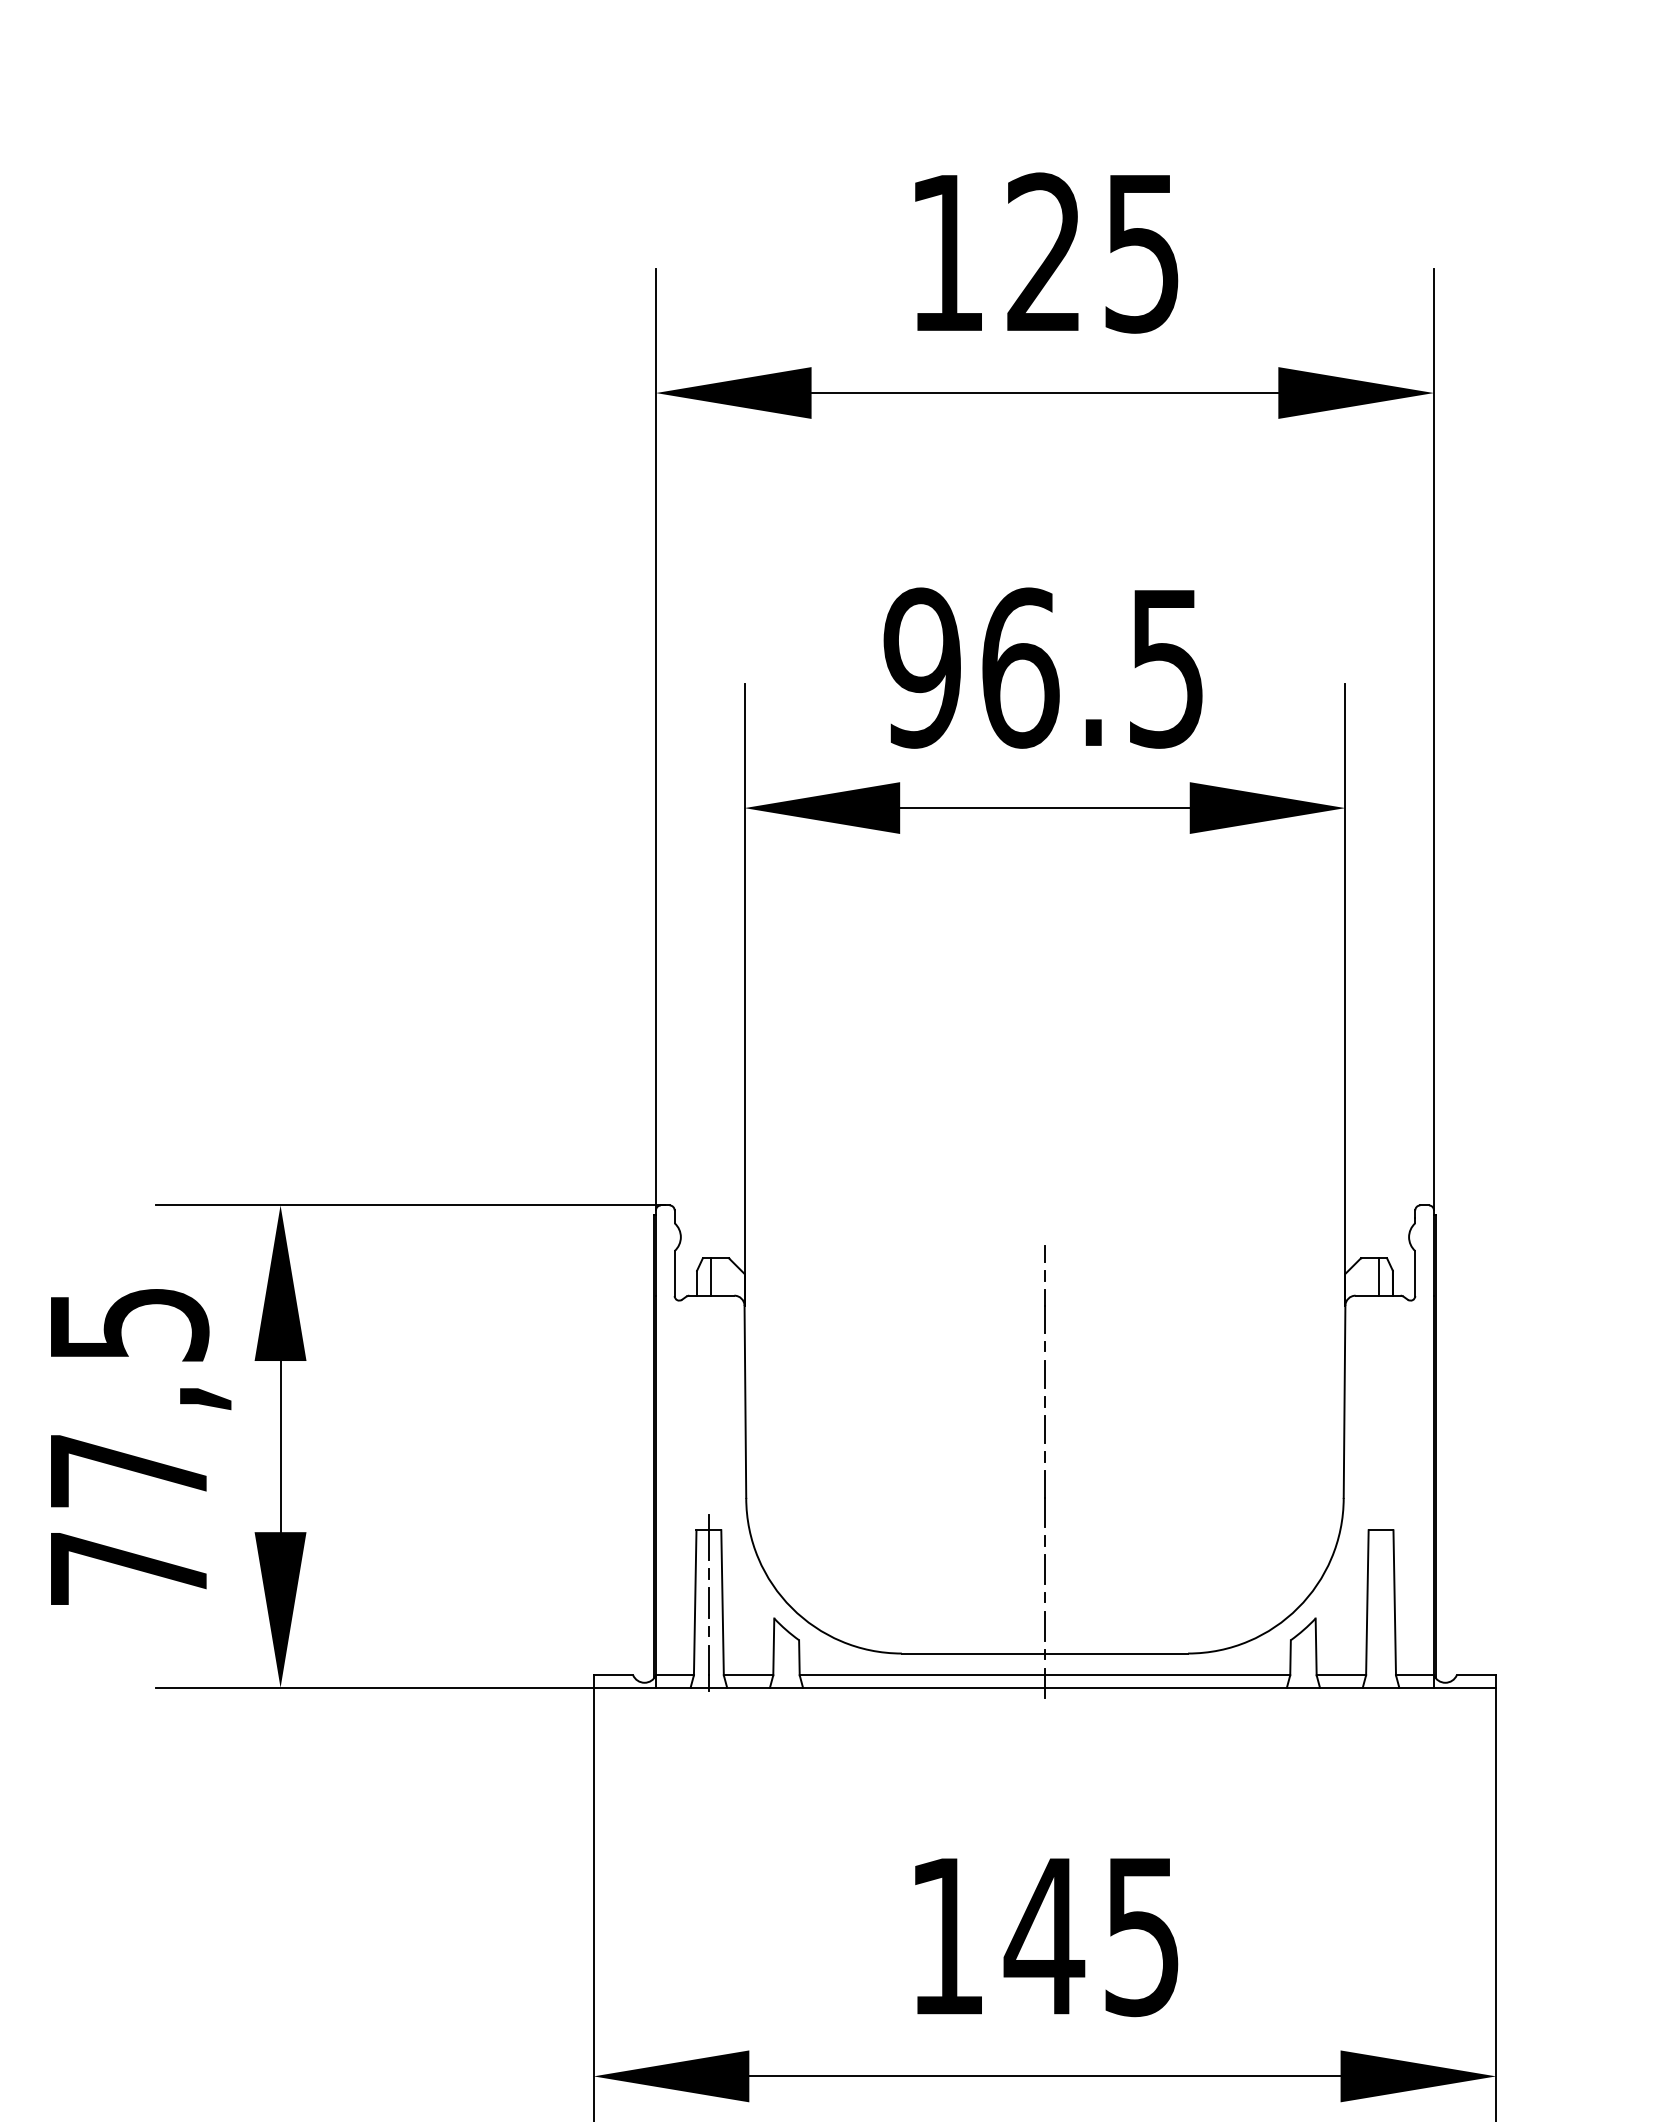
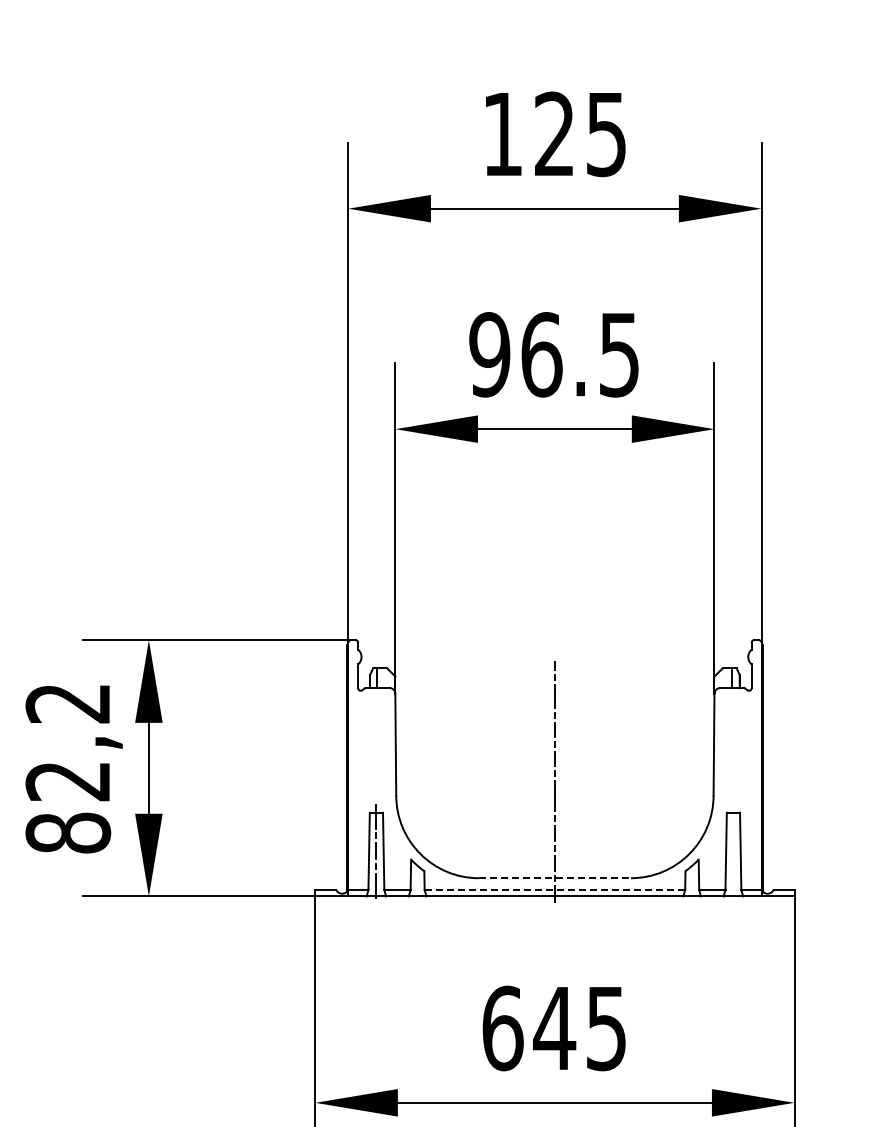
text: (129, 1446) -> (68, 768), 77,5 -> 82,2
line: (1046, 1654) -> (555, 878), solid -> dashed
line: (1046, 1674) -> (555, 889), solid -> dashed
text: (946, 1936) -> (502, 1028), 145 -> 645

